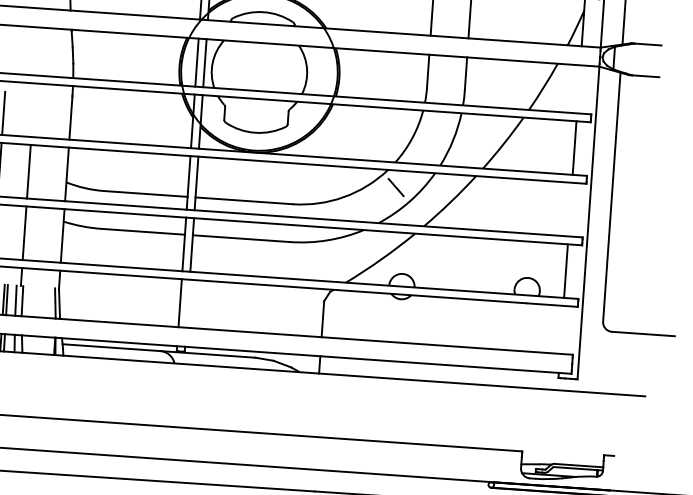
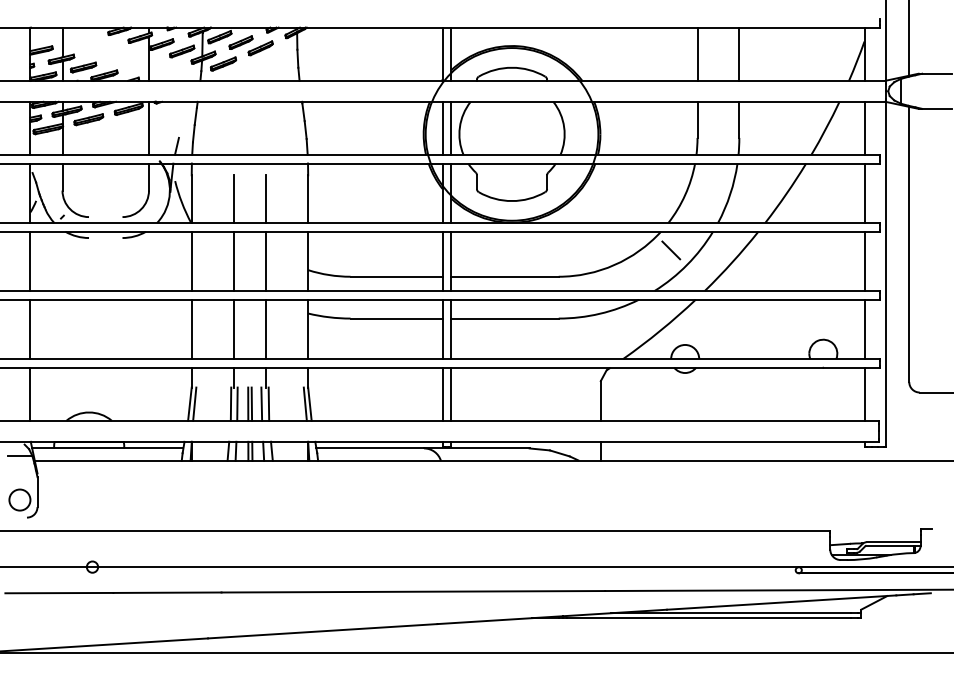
line: (578, 88) -> (864, 127), added
line: (33, 114) -> (266, 198), added
line: (570, 208) -> (864, 260), added
line: (188, 303) -> (451, 393), added
line: (561, 329) -> (864, 393), added

